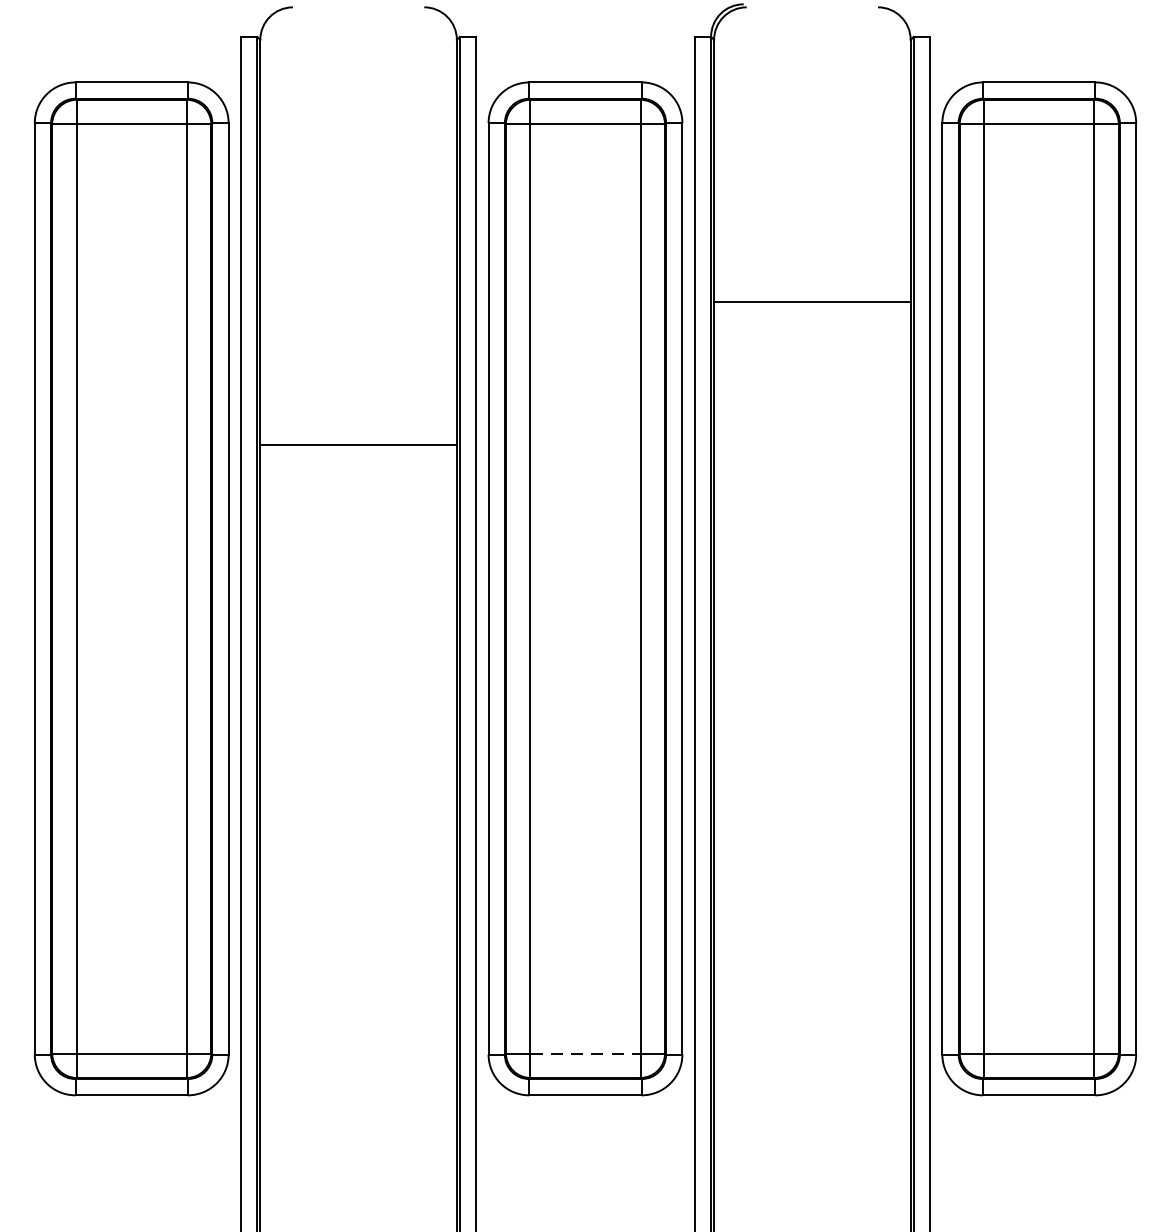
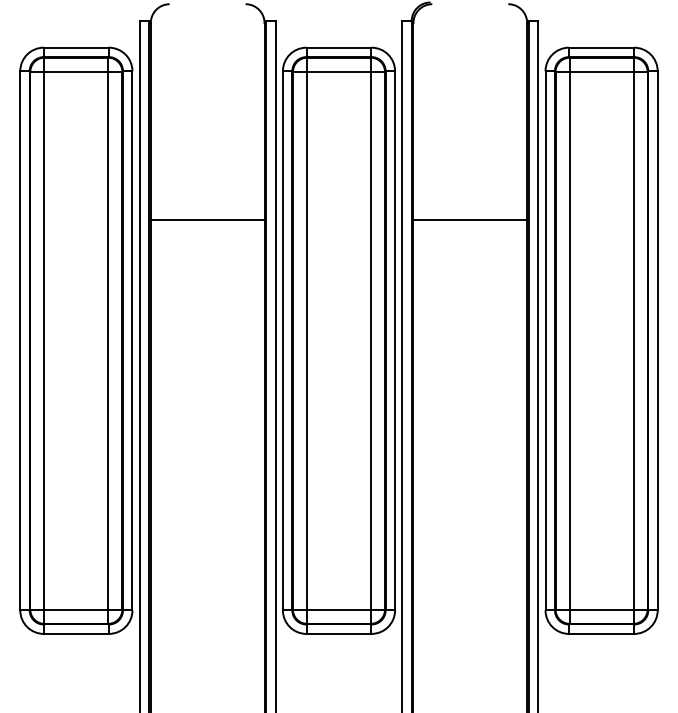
line: (812, 301) -> (470, 219), moved
line: (358, 444) -> (207, 219), moved
line: (586, 1053) -> (339, 609), dashed -> solid

